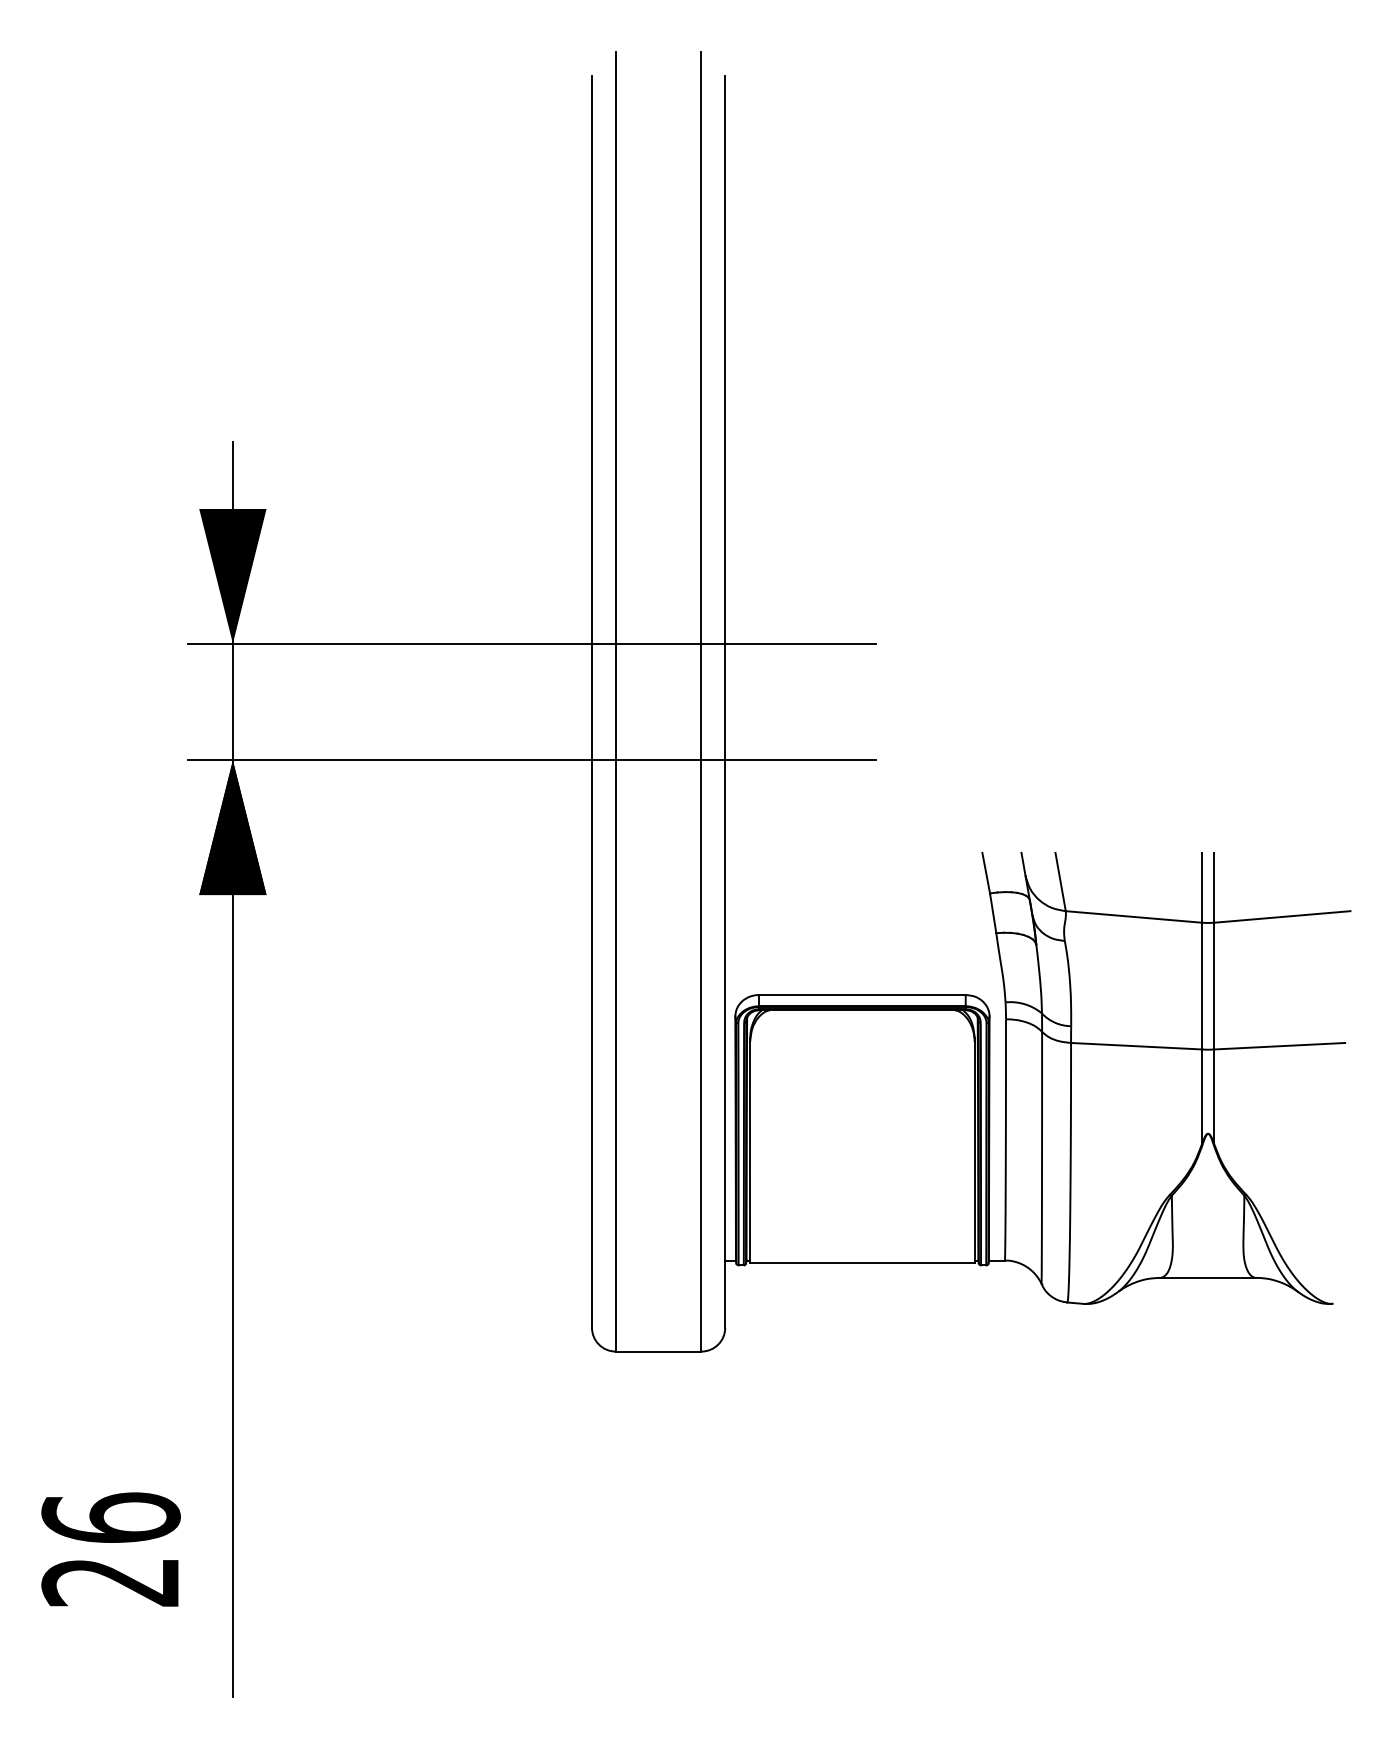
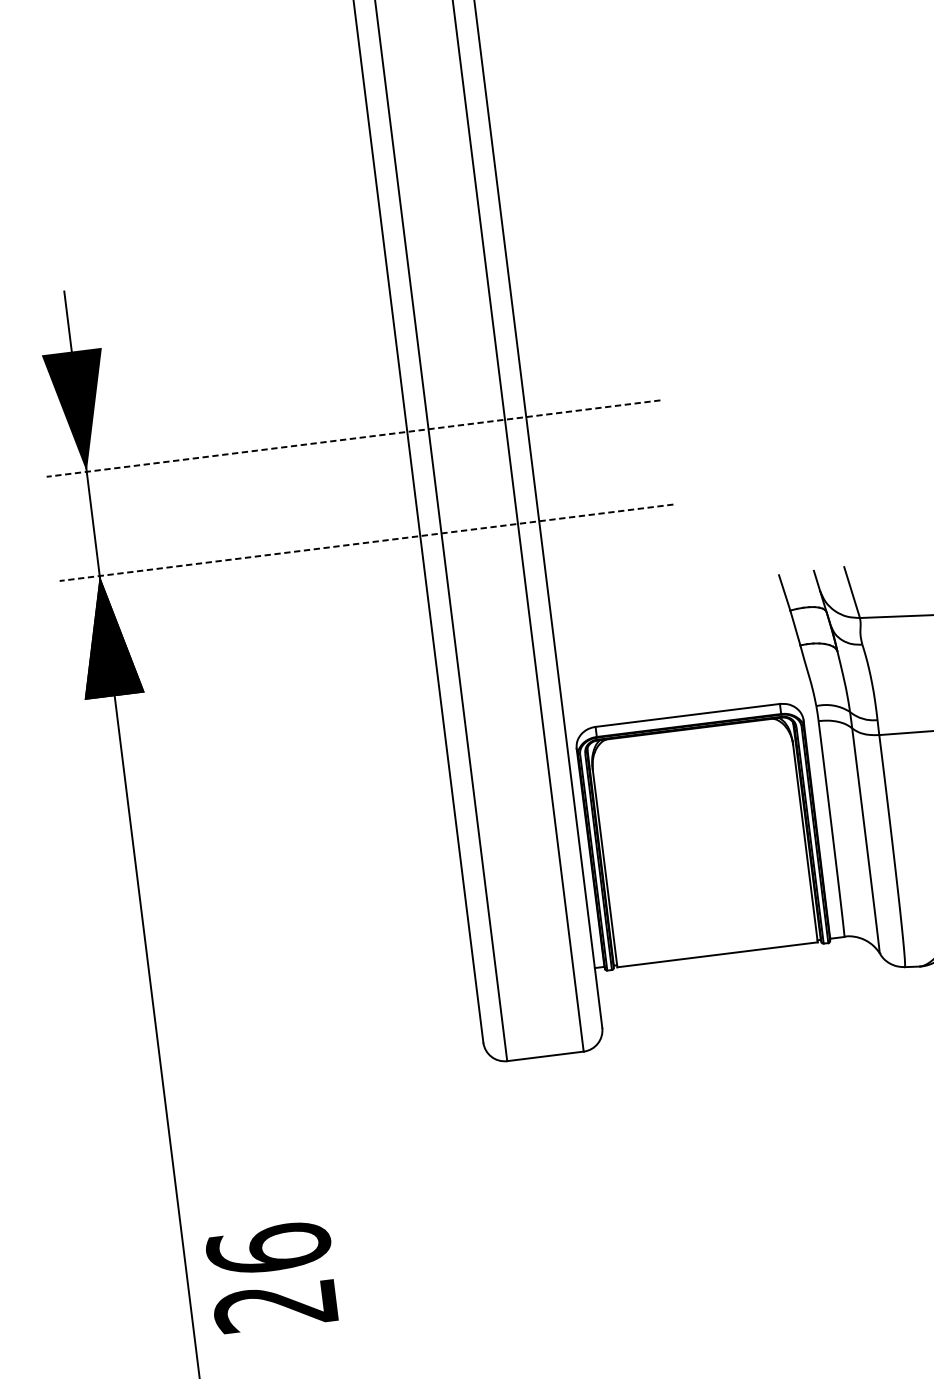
line: (531, 643) -> (353, 438), solid -> dashed
line: (531, 760) -> (366, 542), solid -> dashed
text: (110, 1549) -> (271, 1277), moved

